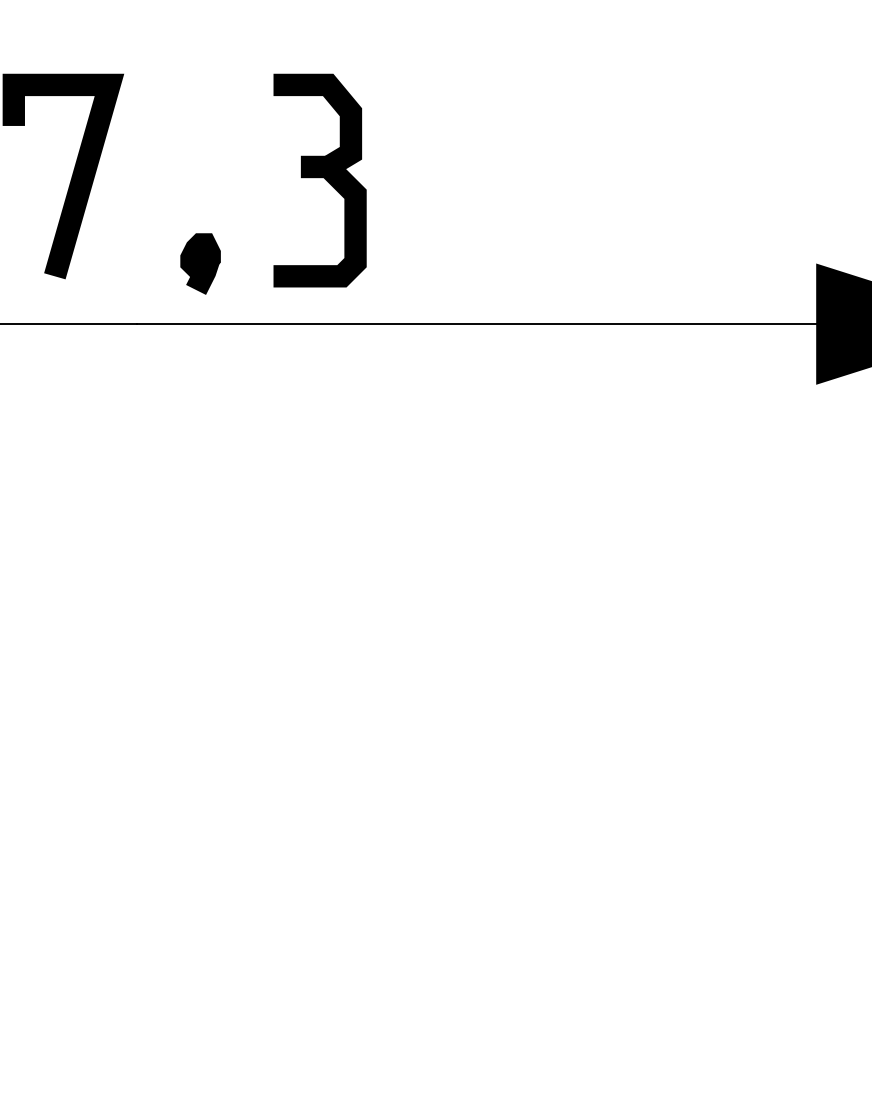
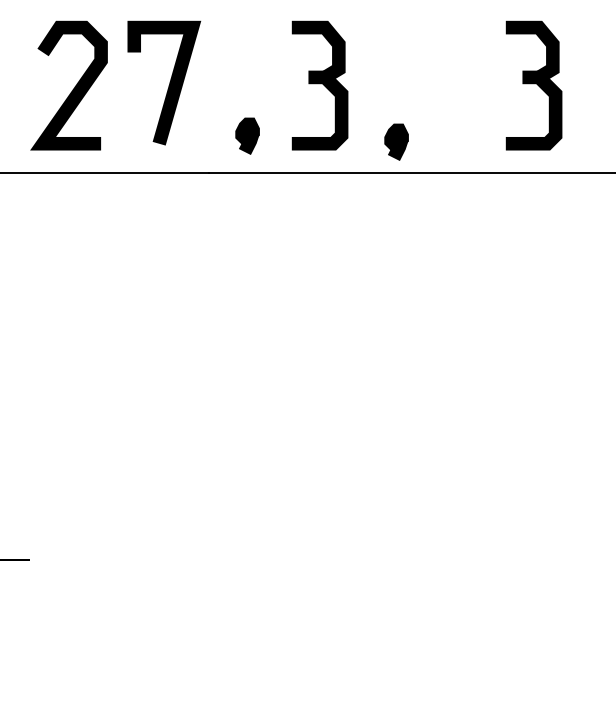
part: (671, 180) -> (533, 85), added
part: (445, 272) -> (396, 141), added

